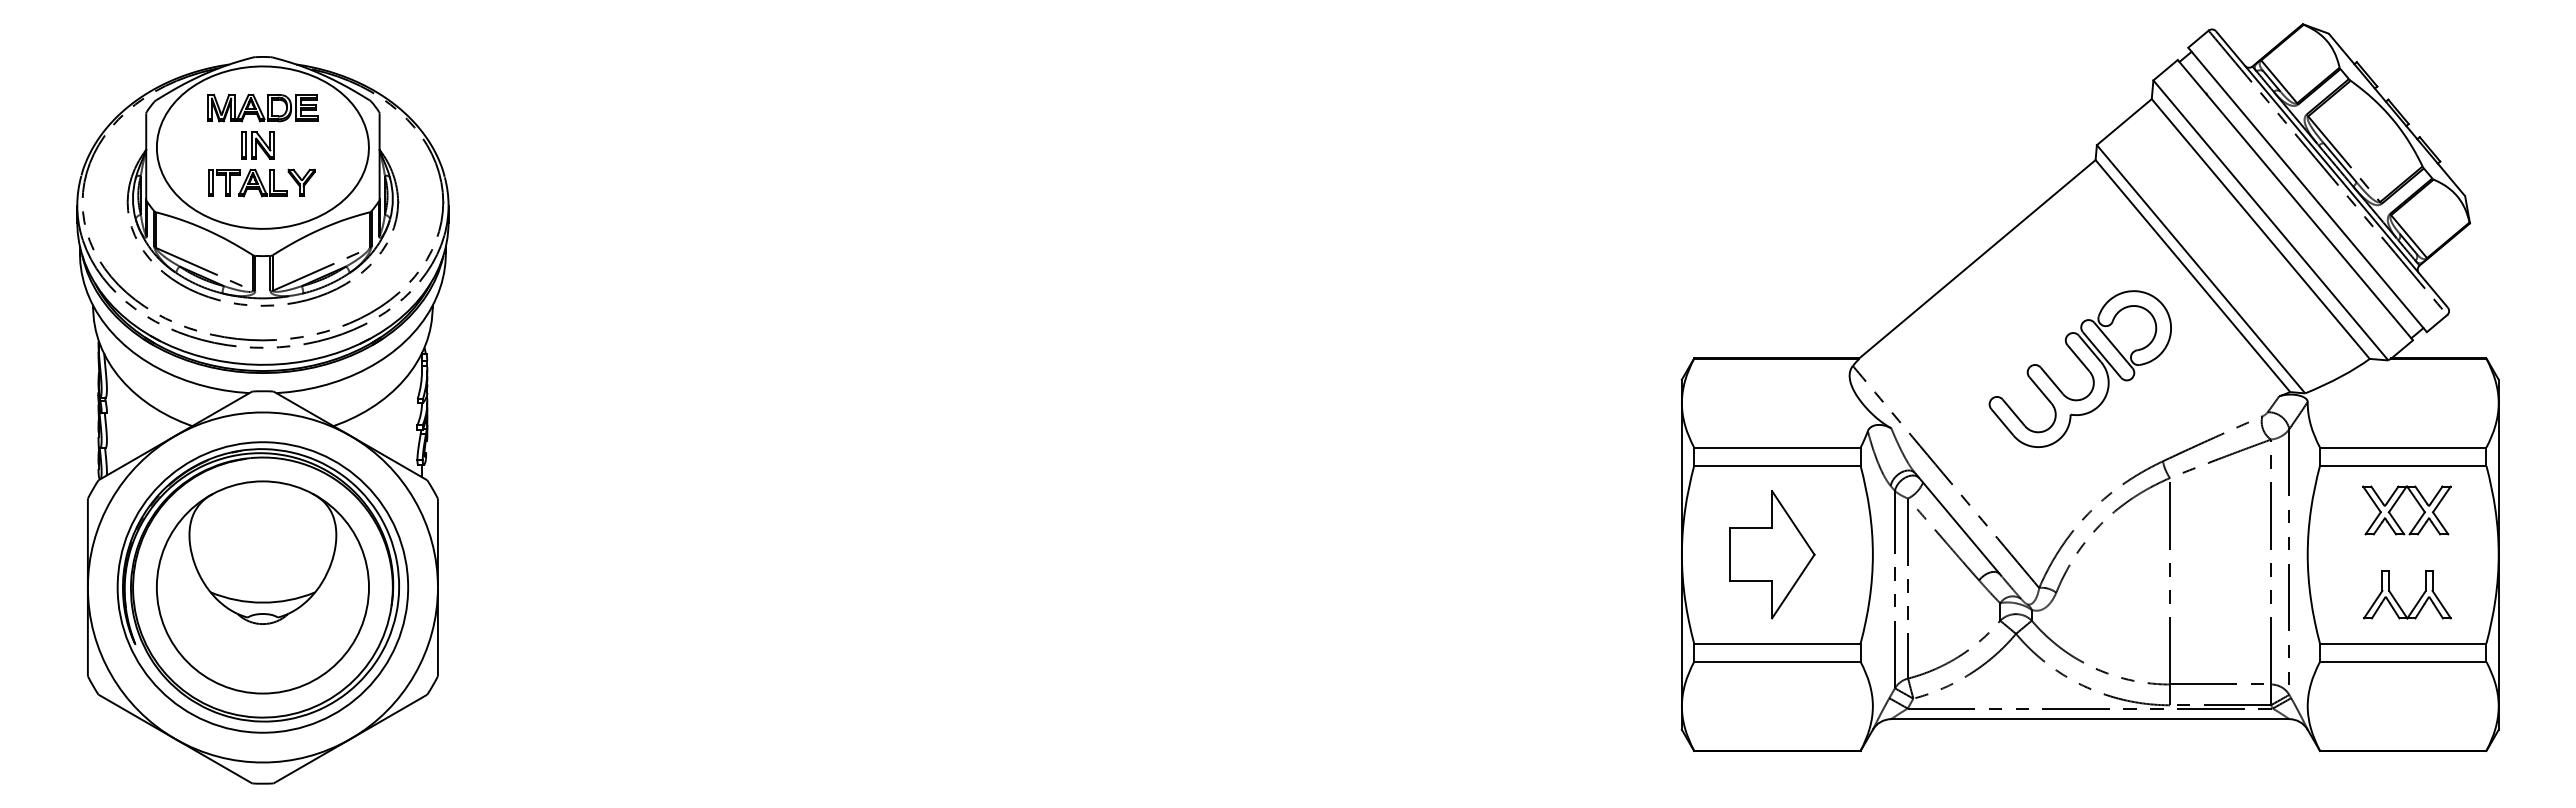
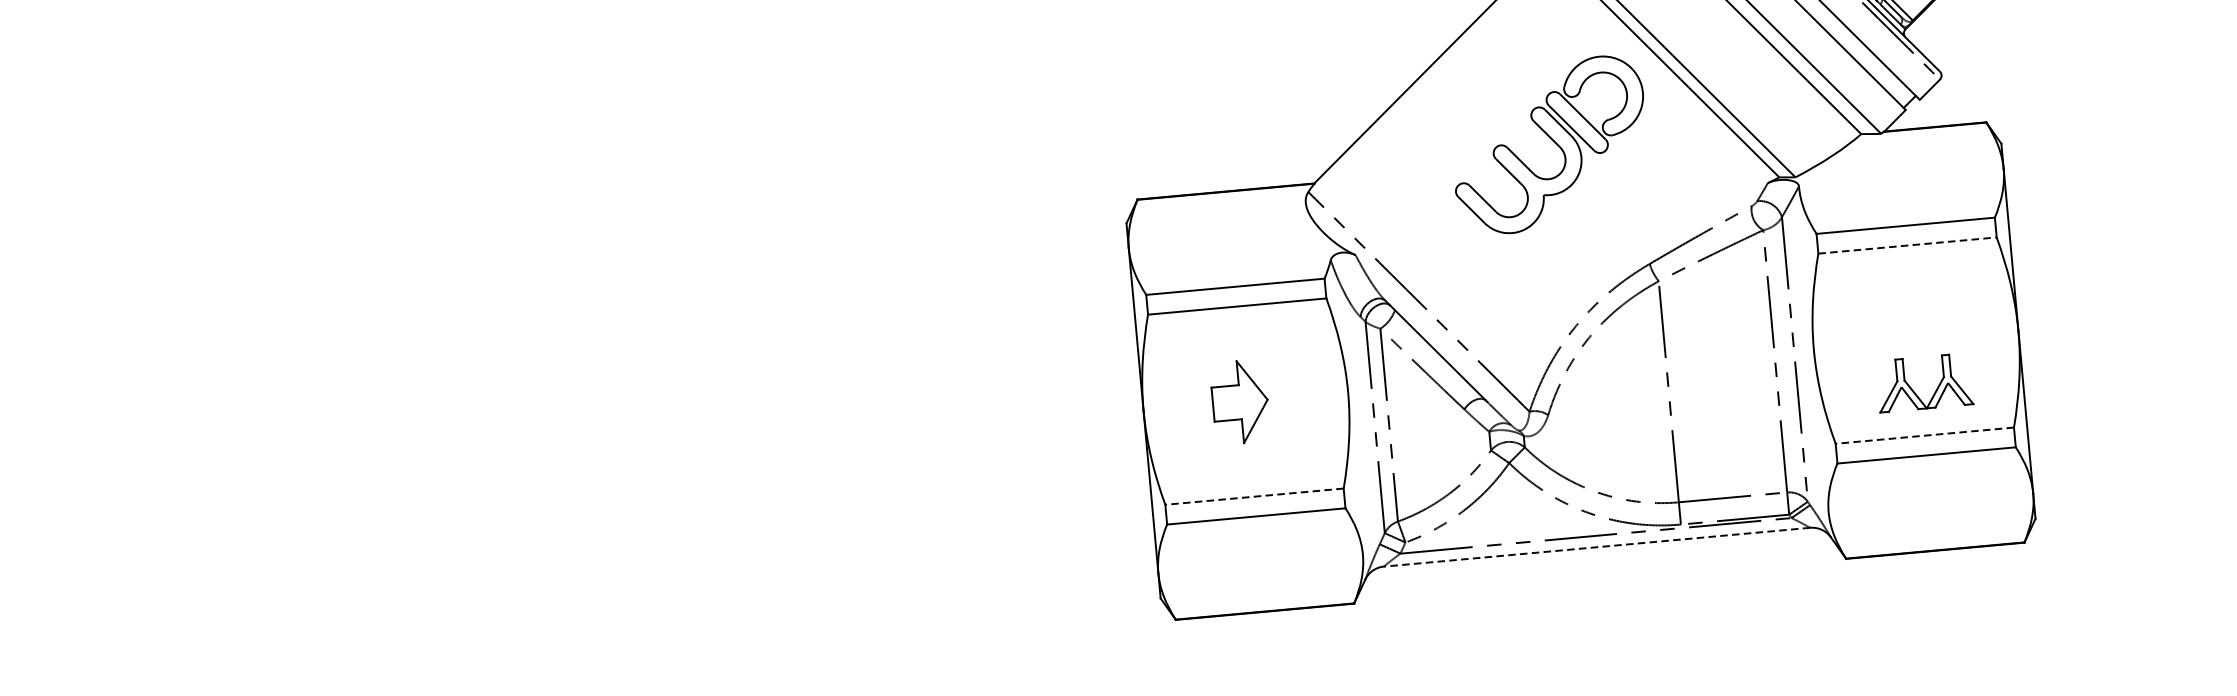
part: (2079, 368) -> (1548, 144), moved
line: (2403, 466) -> (1907, 246), solid -> dashed
part: (2396, 503) -> (1903, 286), removed
part: (1772, 554) -> (1240, 401), size x0.6
line: (1776, 643) -> (1253, 496), solid -> dashed
line: (2402, 643) -> (1924, 435), solid -> dashed
line: (2089, 719) -> (1596, 547), solid -> dashed

